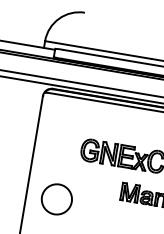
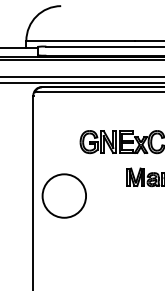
circle: (57, 198) -> (64, 195), size x1.43

